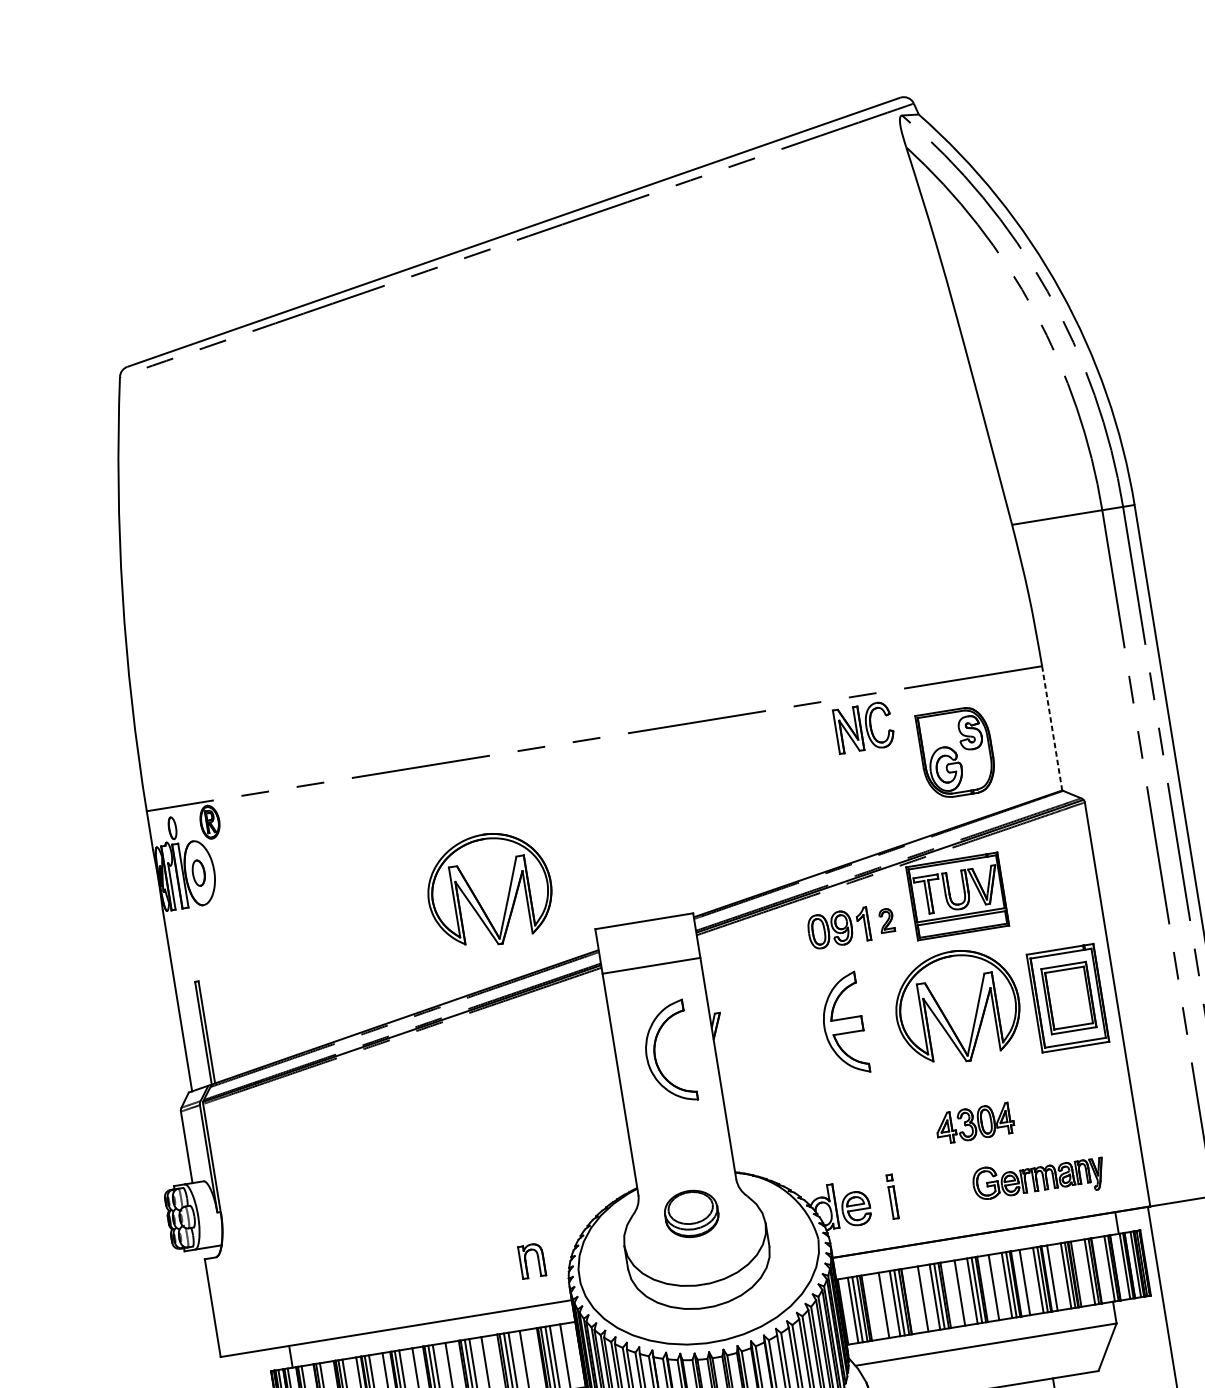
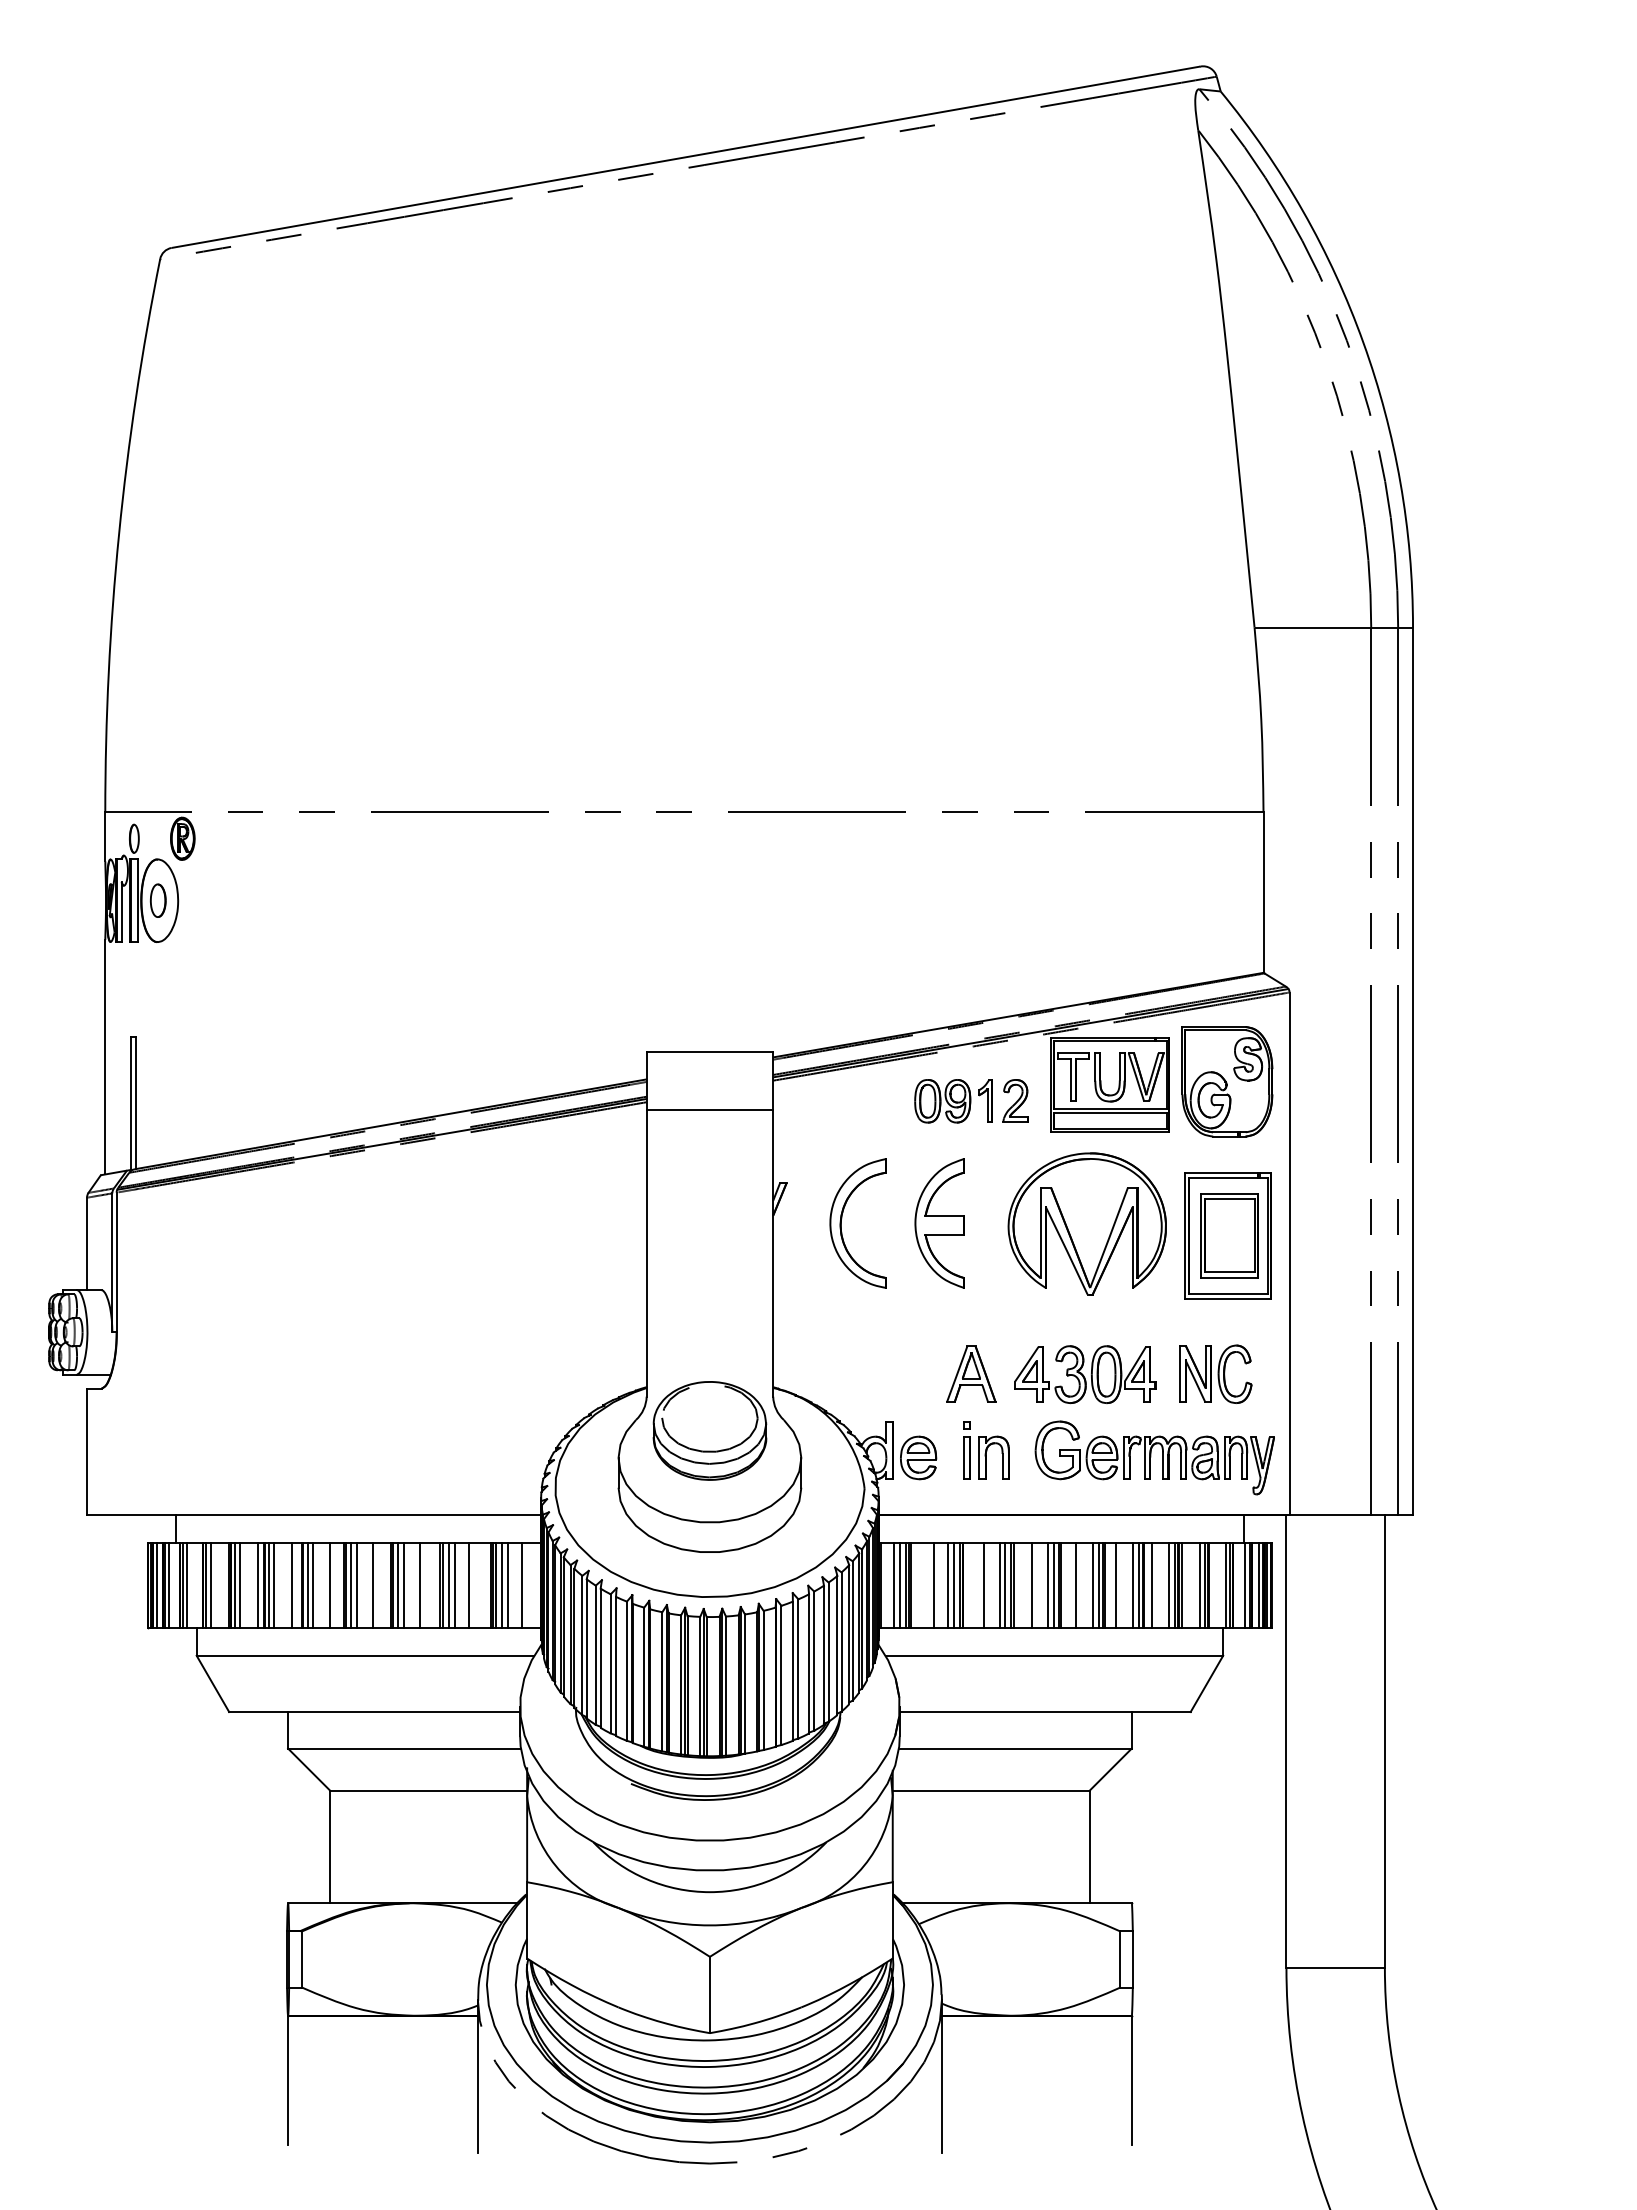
part: (863, 727) -> (1215, 1373), moved
line: (1052, 728) -> (1263, 892), dashed -> solid
part: (956, 752) -> (1227, 1081), moved
part: (488, 889) -> (520, 980), removed
part: (886, 920) -> (1015, 1100), size x1.43
part: (655, 1051) -> (842, 1218), moved
part: (974, 1123) -> (1085, 1374), size x1.43
part: (886, 1136) -> (971, 1373), added
part: (1038, 1178) -> (1154, 1457), size x1.43
part: (691, 1213) -> (709, 1430), size x1.67
part: (526, 1261) -> (986, 1457), moved

